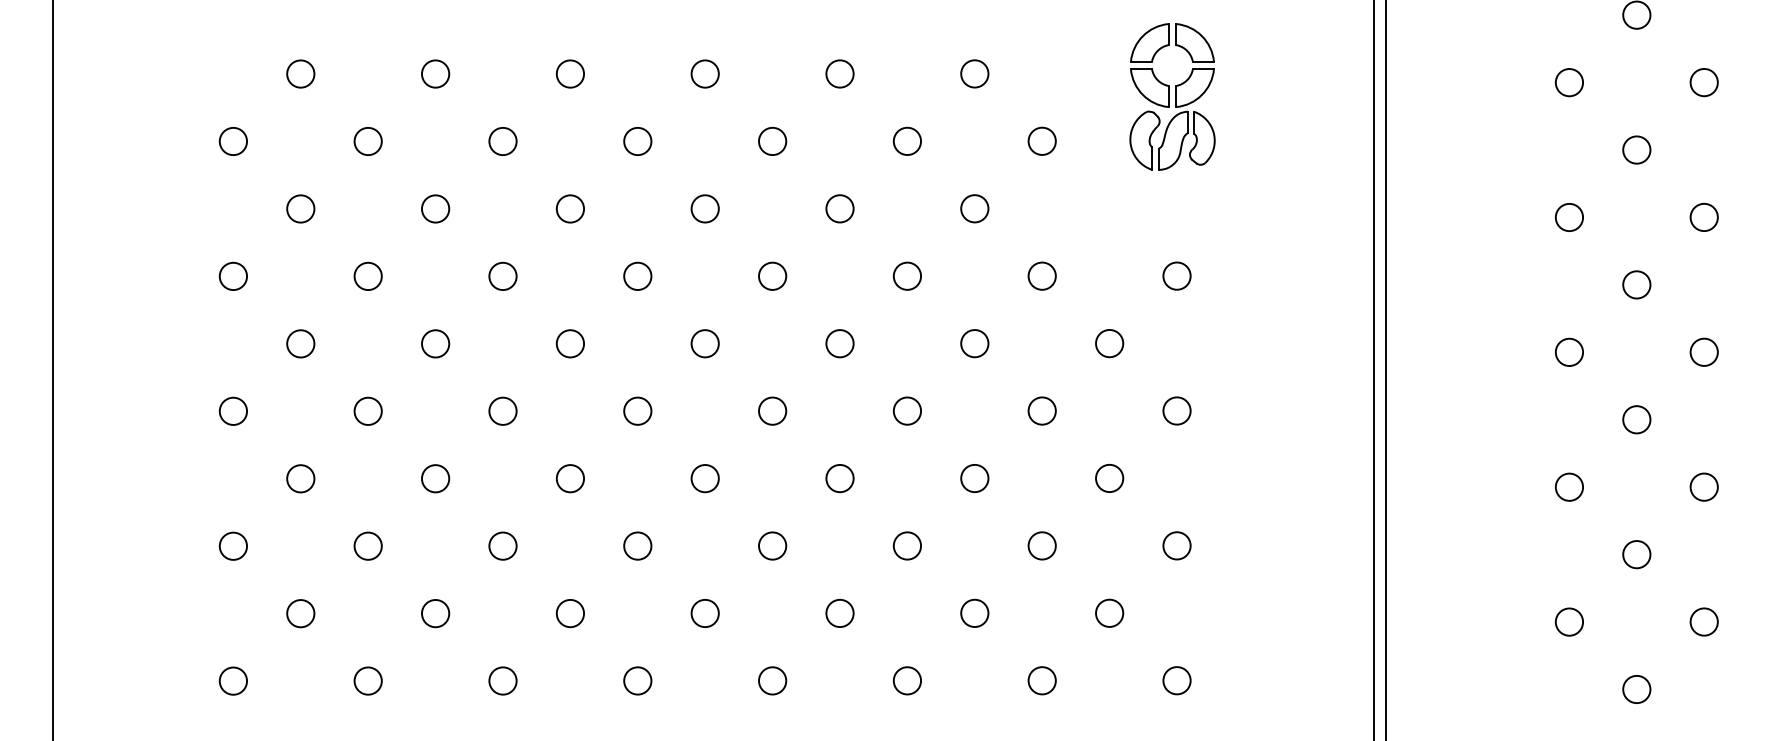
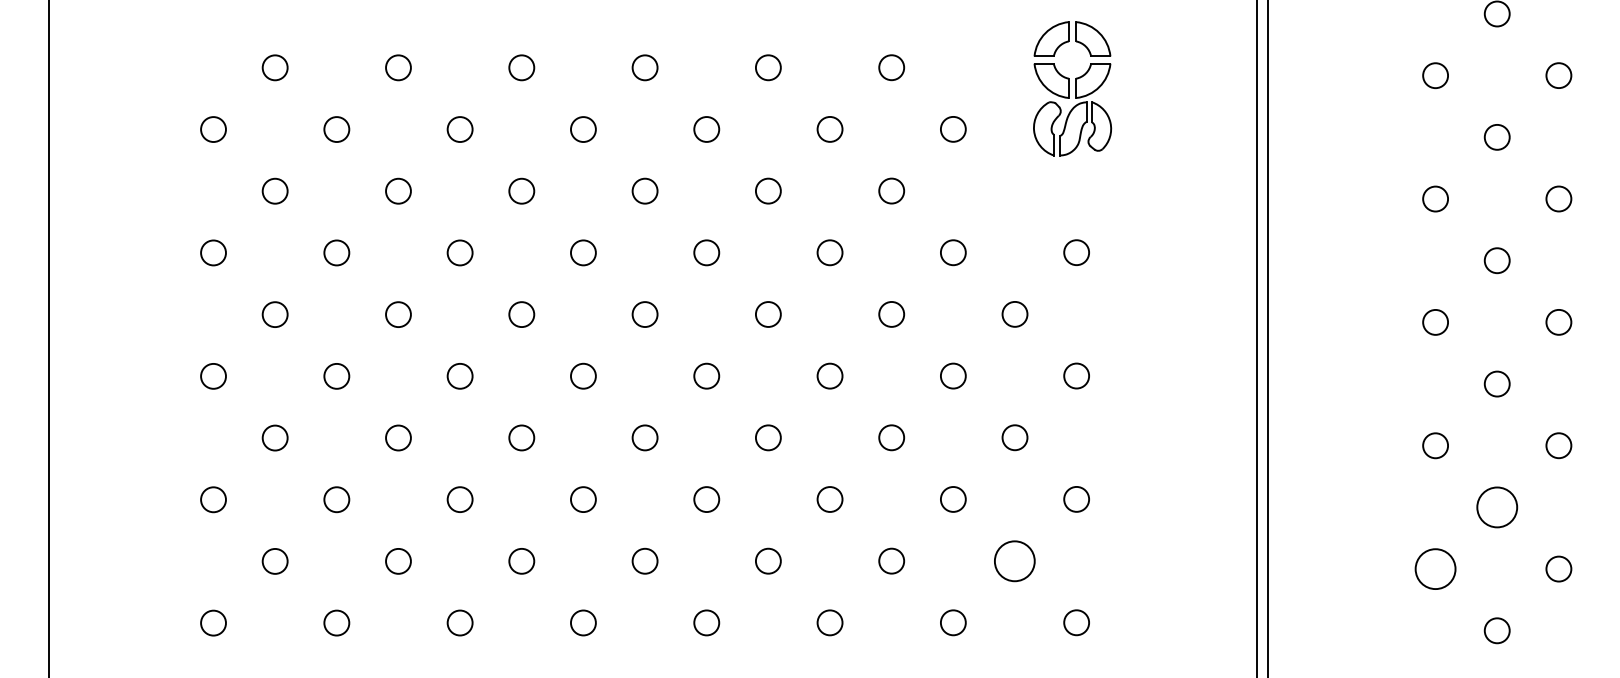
circle: (1636, 554) -> (1496, 507), size x1.6
circle: (1109, 612) -> (1014, 560), size x1.6
circle: (1569, 621) -> (1435, 568), size x1.6

